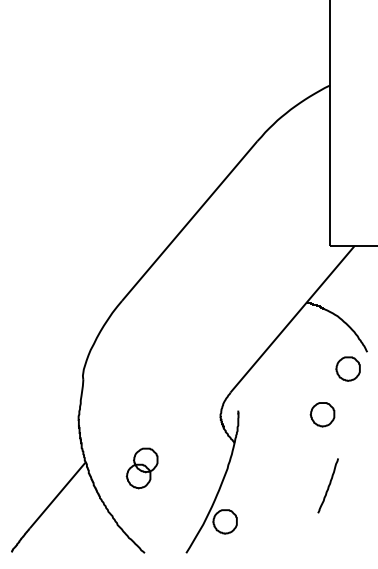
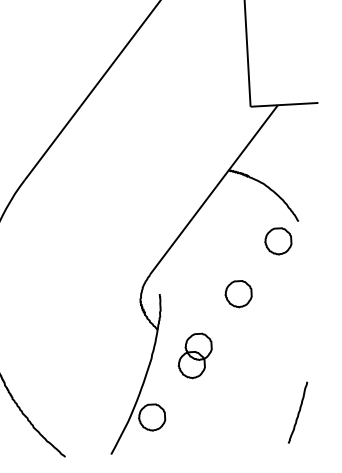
part: (322, 414) -> (238, 293), moved
part: (141, 468) -> (194, 356), moved
curve: (328, 485) -> (298, 412), moved

